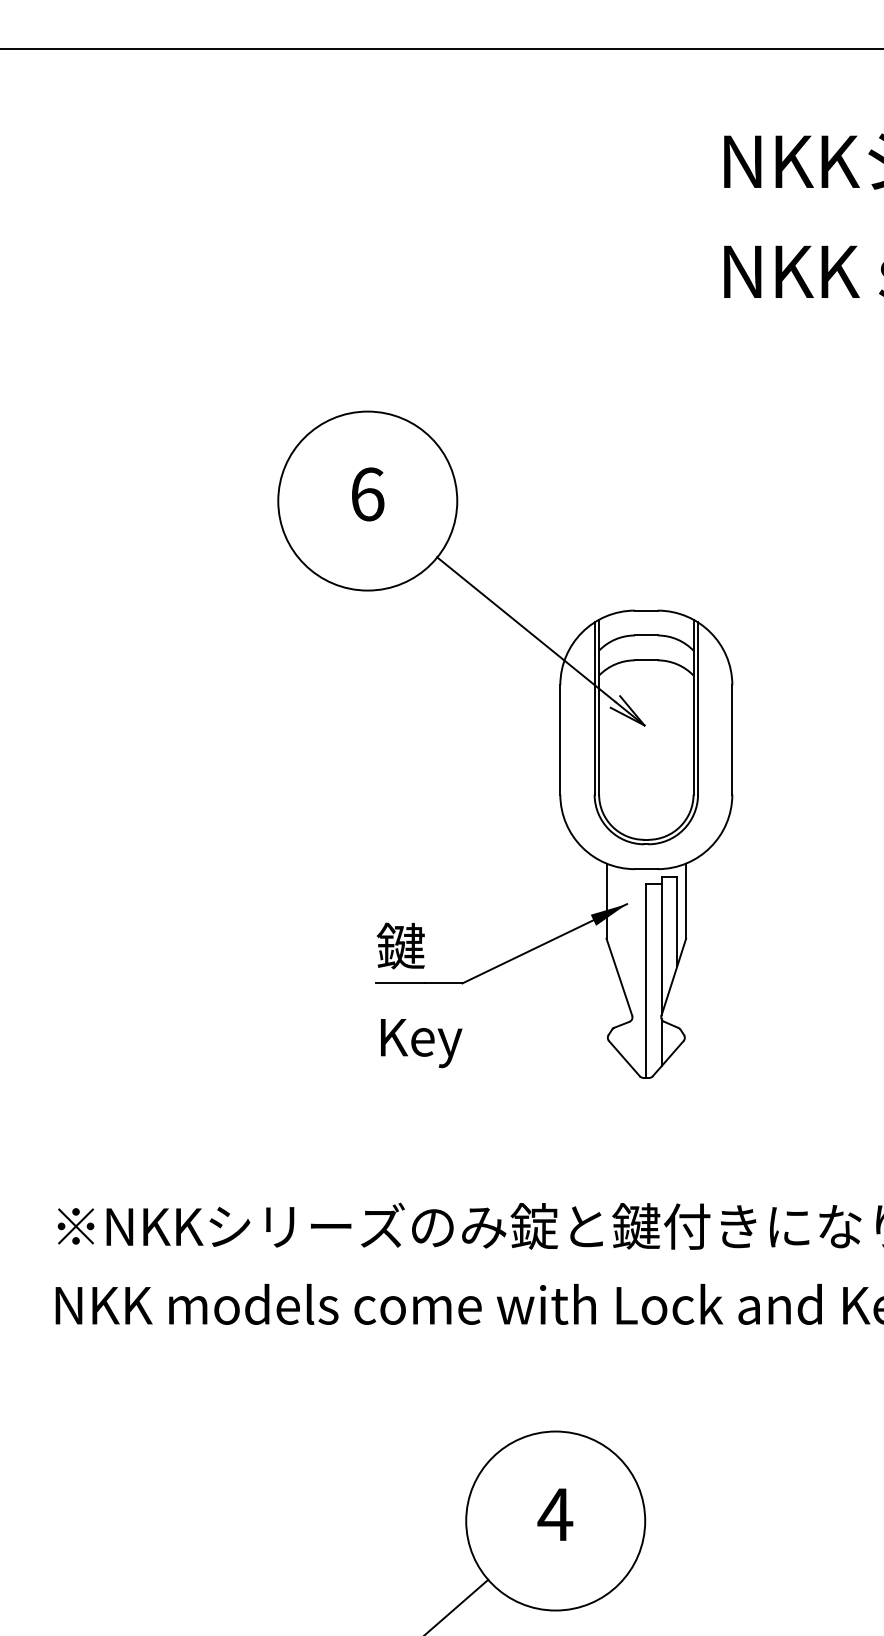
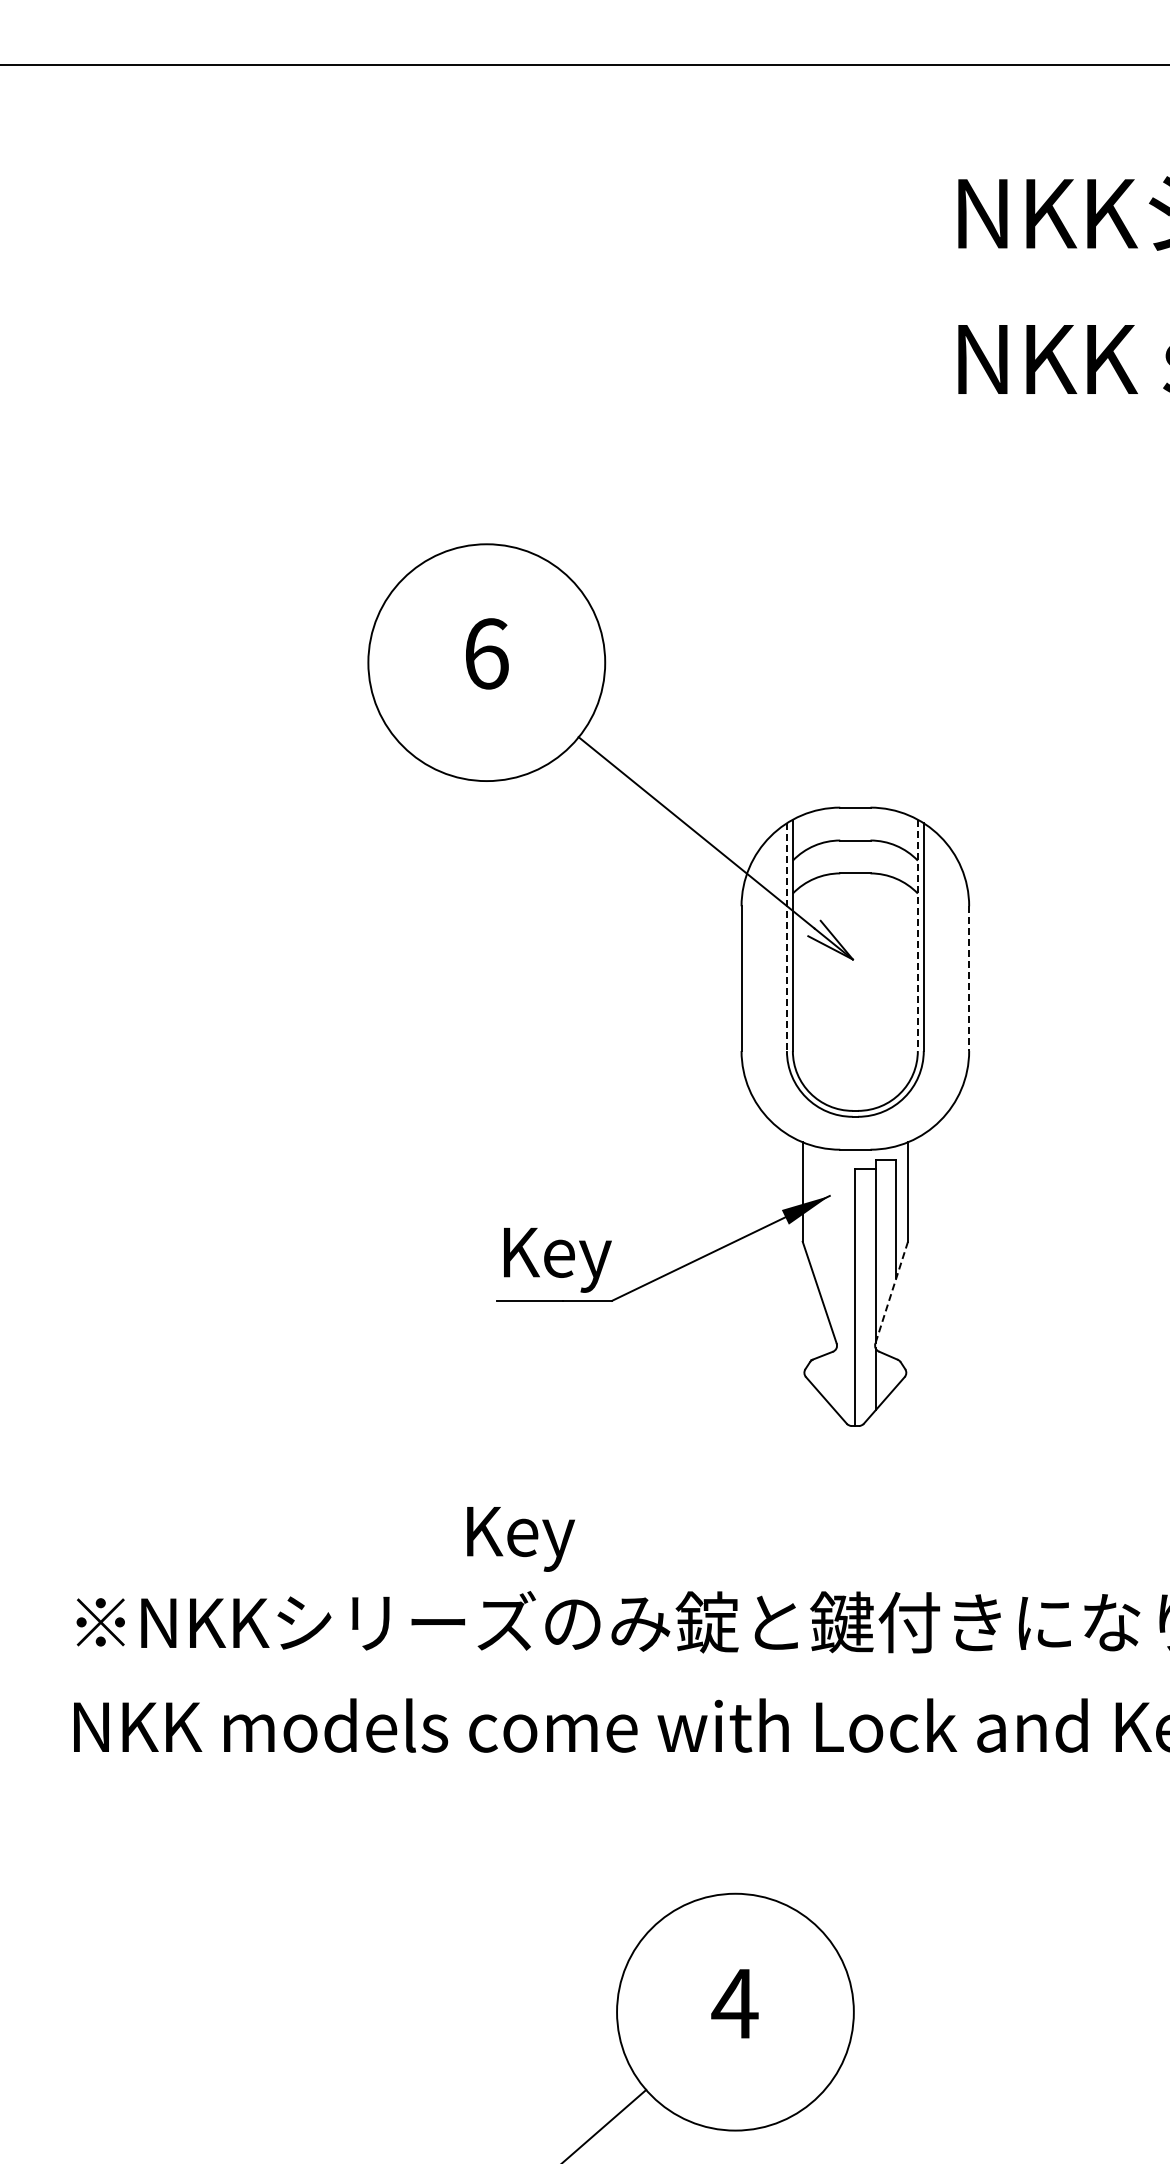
line: (693, 707) -> (917, 935), solid -> dashed
line: (594, 708) -> (786, 937), solid -> dashed
line: (732, 740) -> (969, 979), solid -> dashed
text: (418, 949) -> (554, 1256), 鍵 -> Key
line: (673, 977) -> (891, 1292), solid -> dashed
text: (421, 1043) -> (520, 1539), moved

